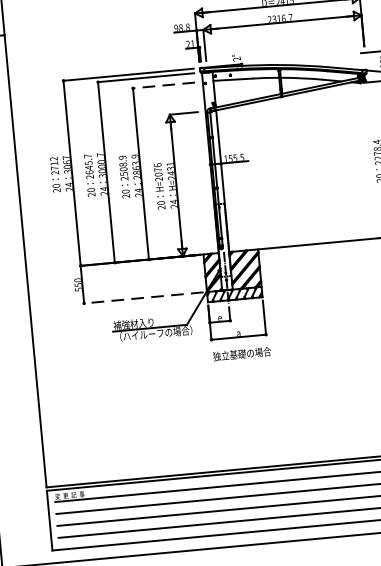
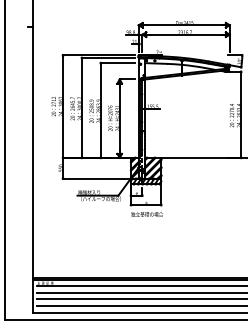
line: (163, 86) -> (117, 63), dashed -> solid
line: (142, 297) -> (95, 178), dashed -> solid

